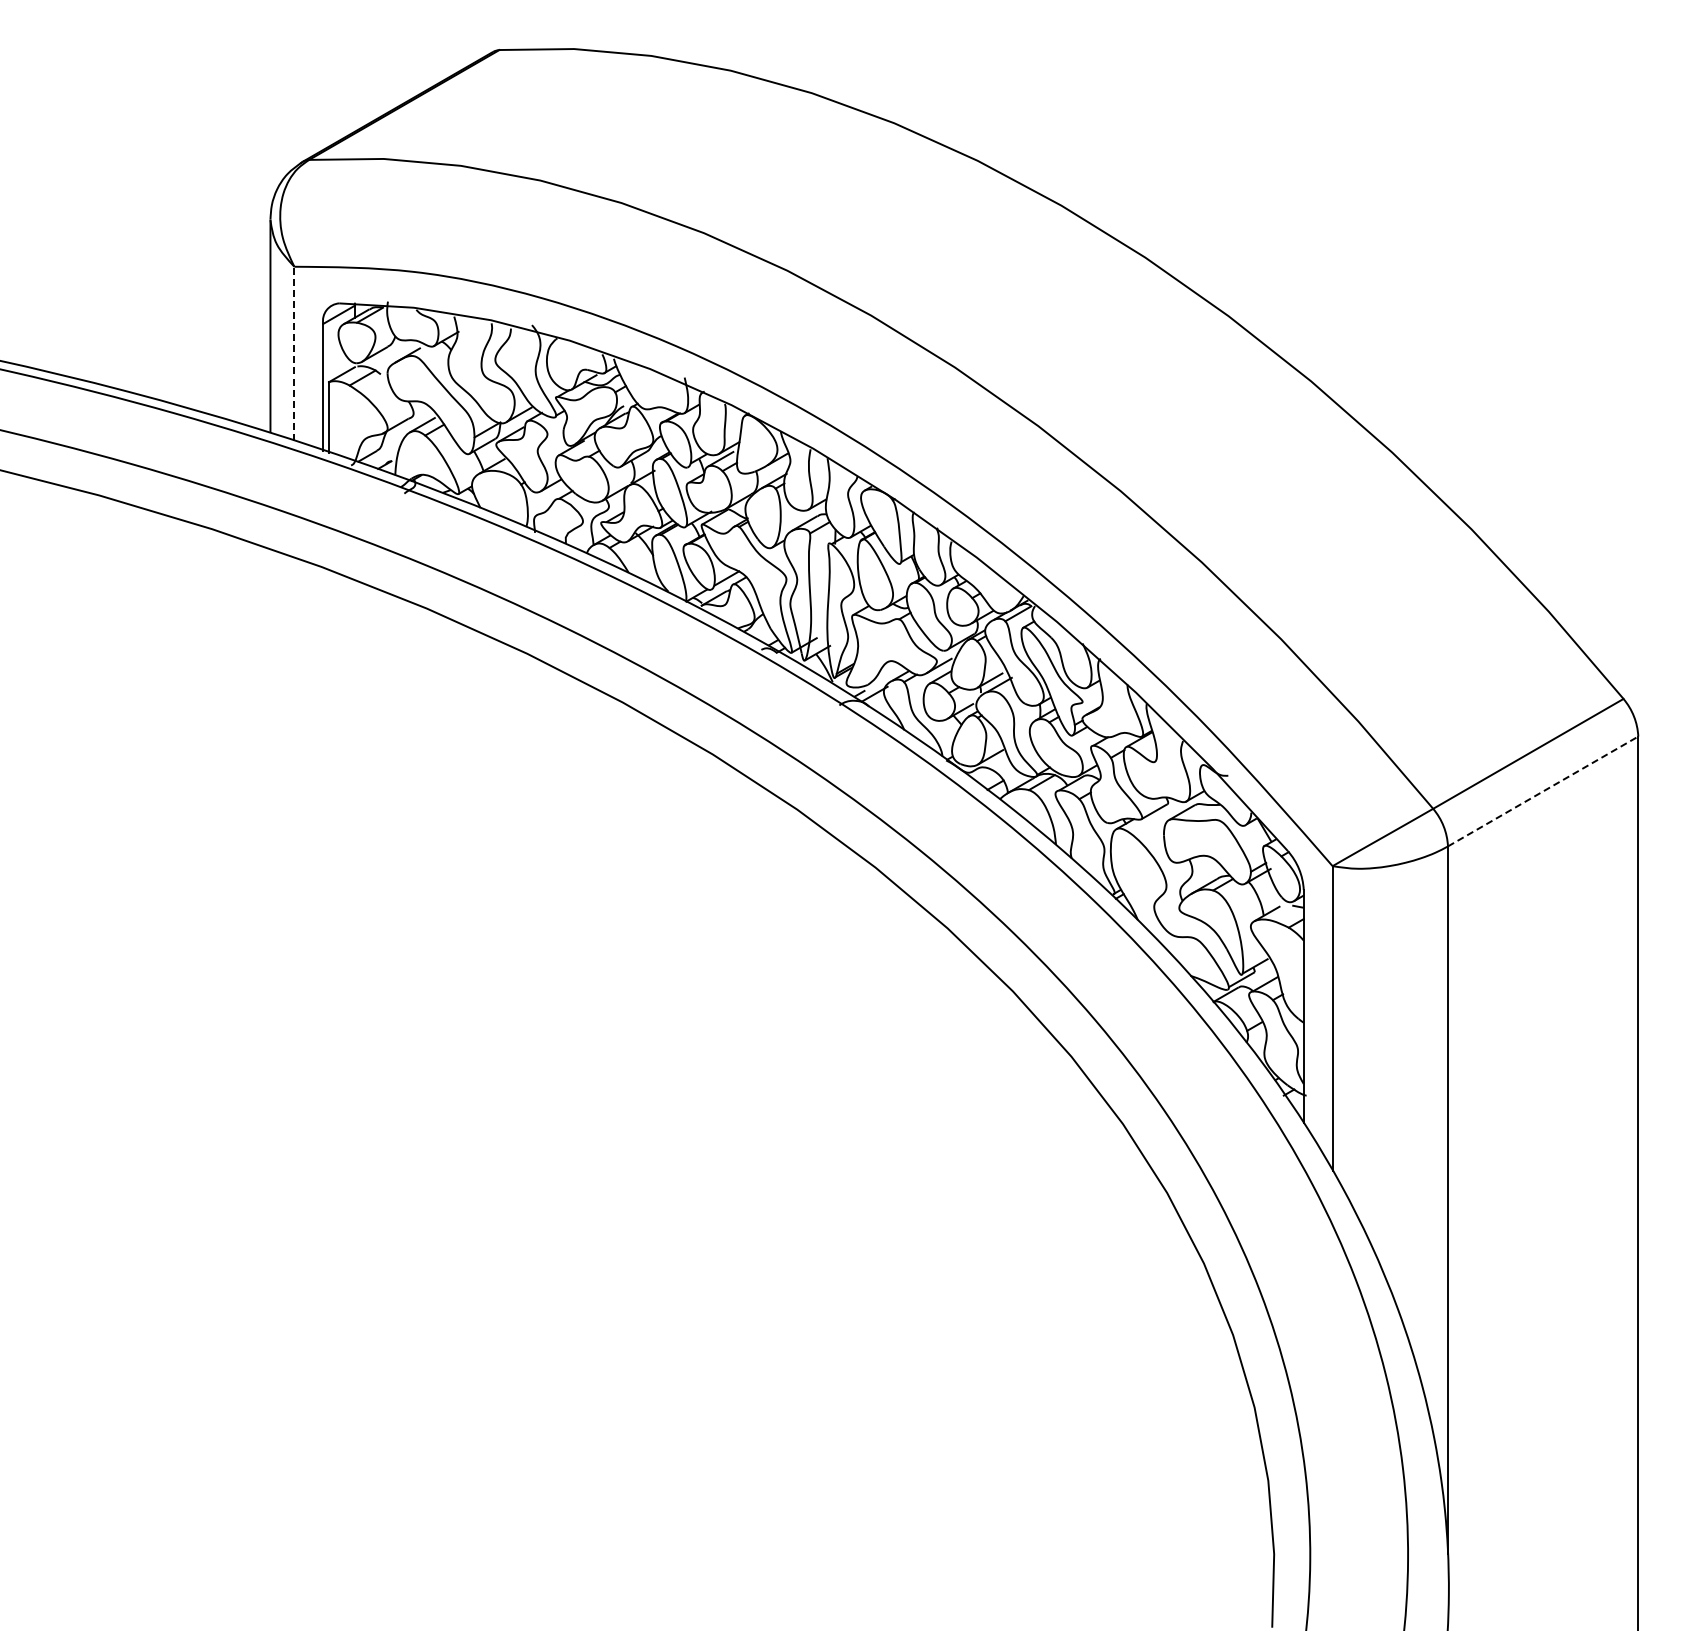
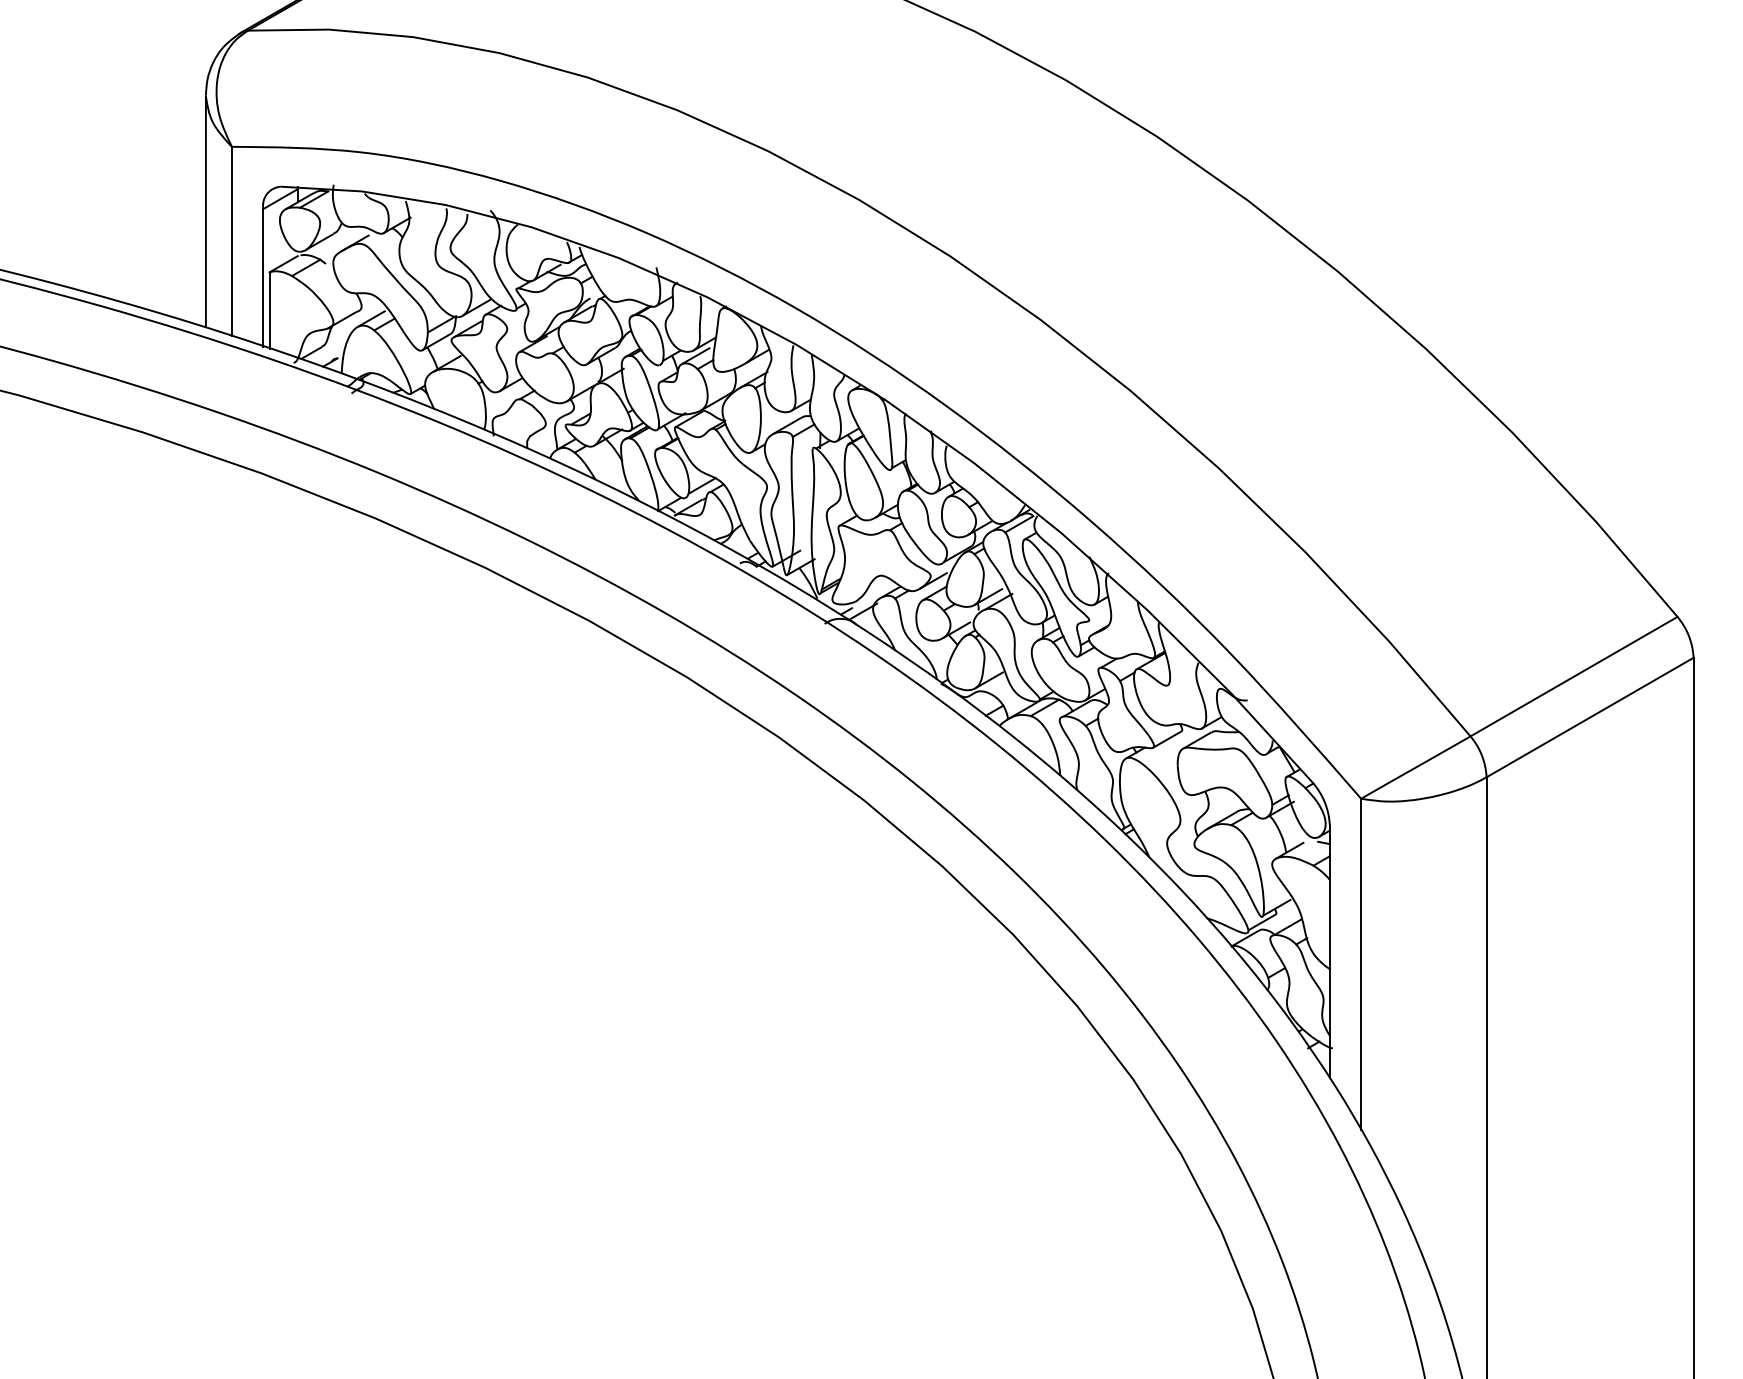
line: (294, 353) -> (232, 241), dashed -> solid
line: (1543, 791) -> (1590, 717), dashed -> solid

